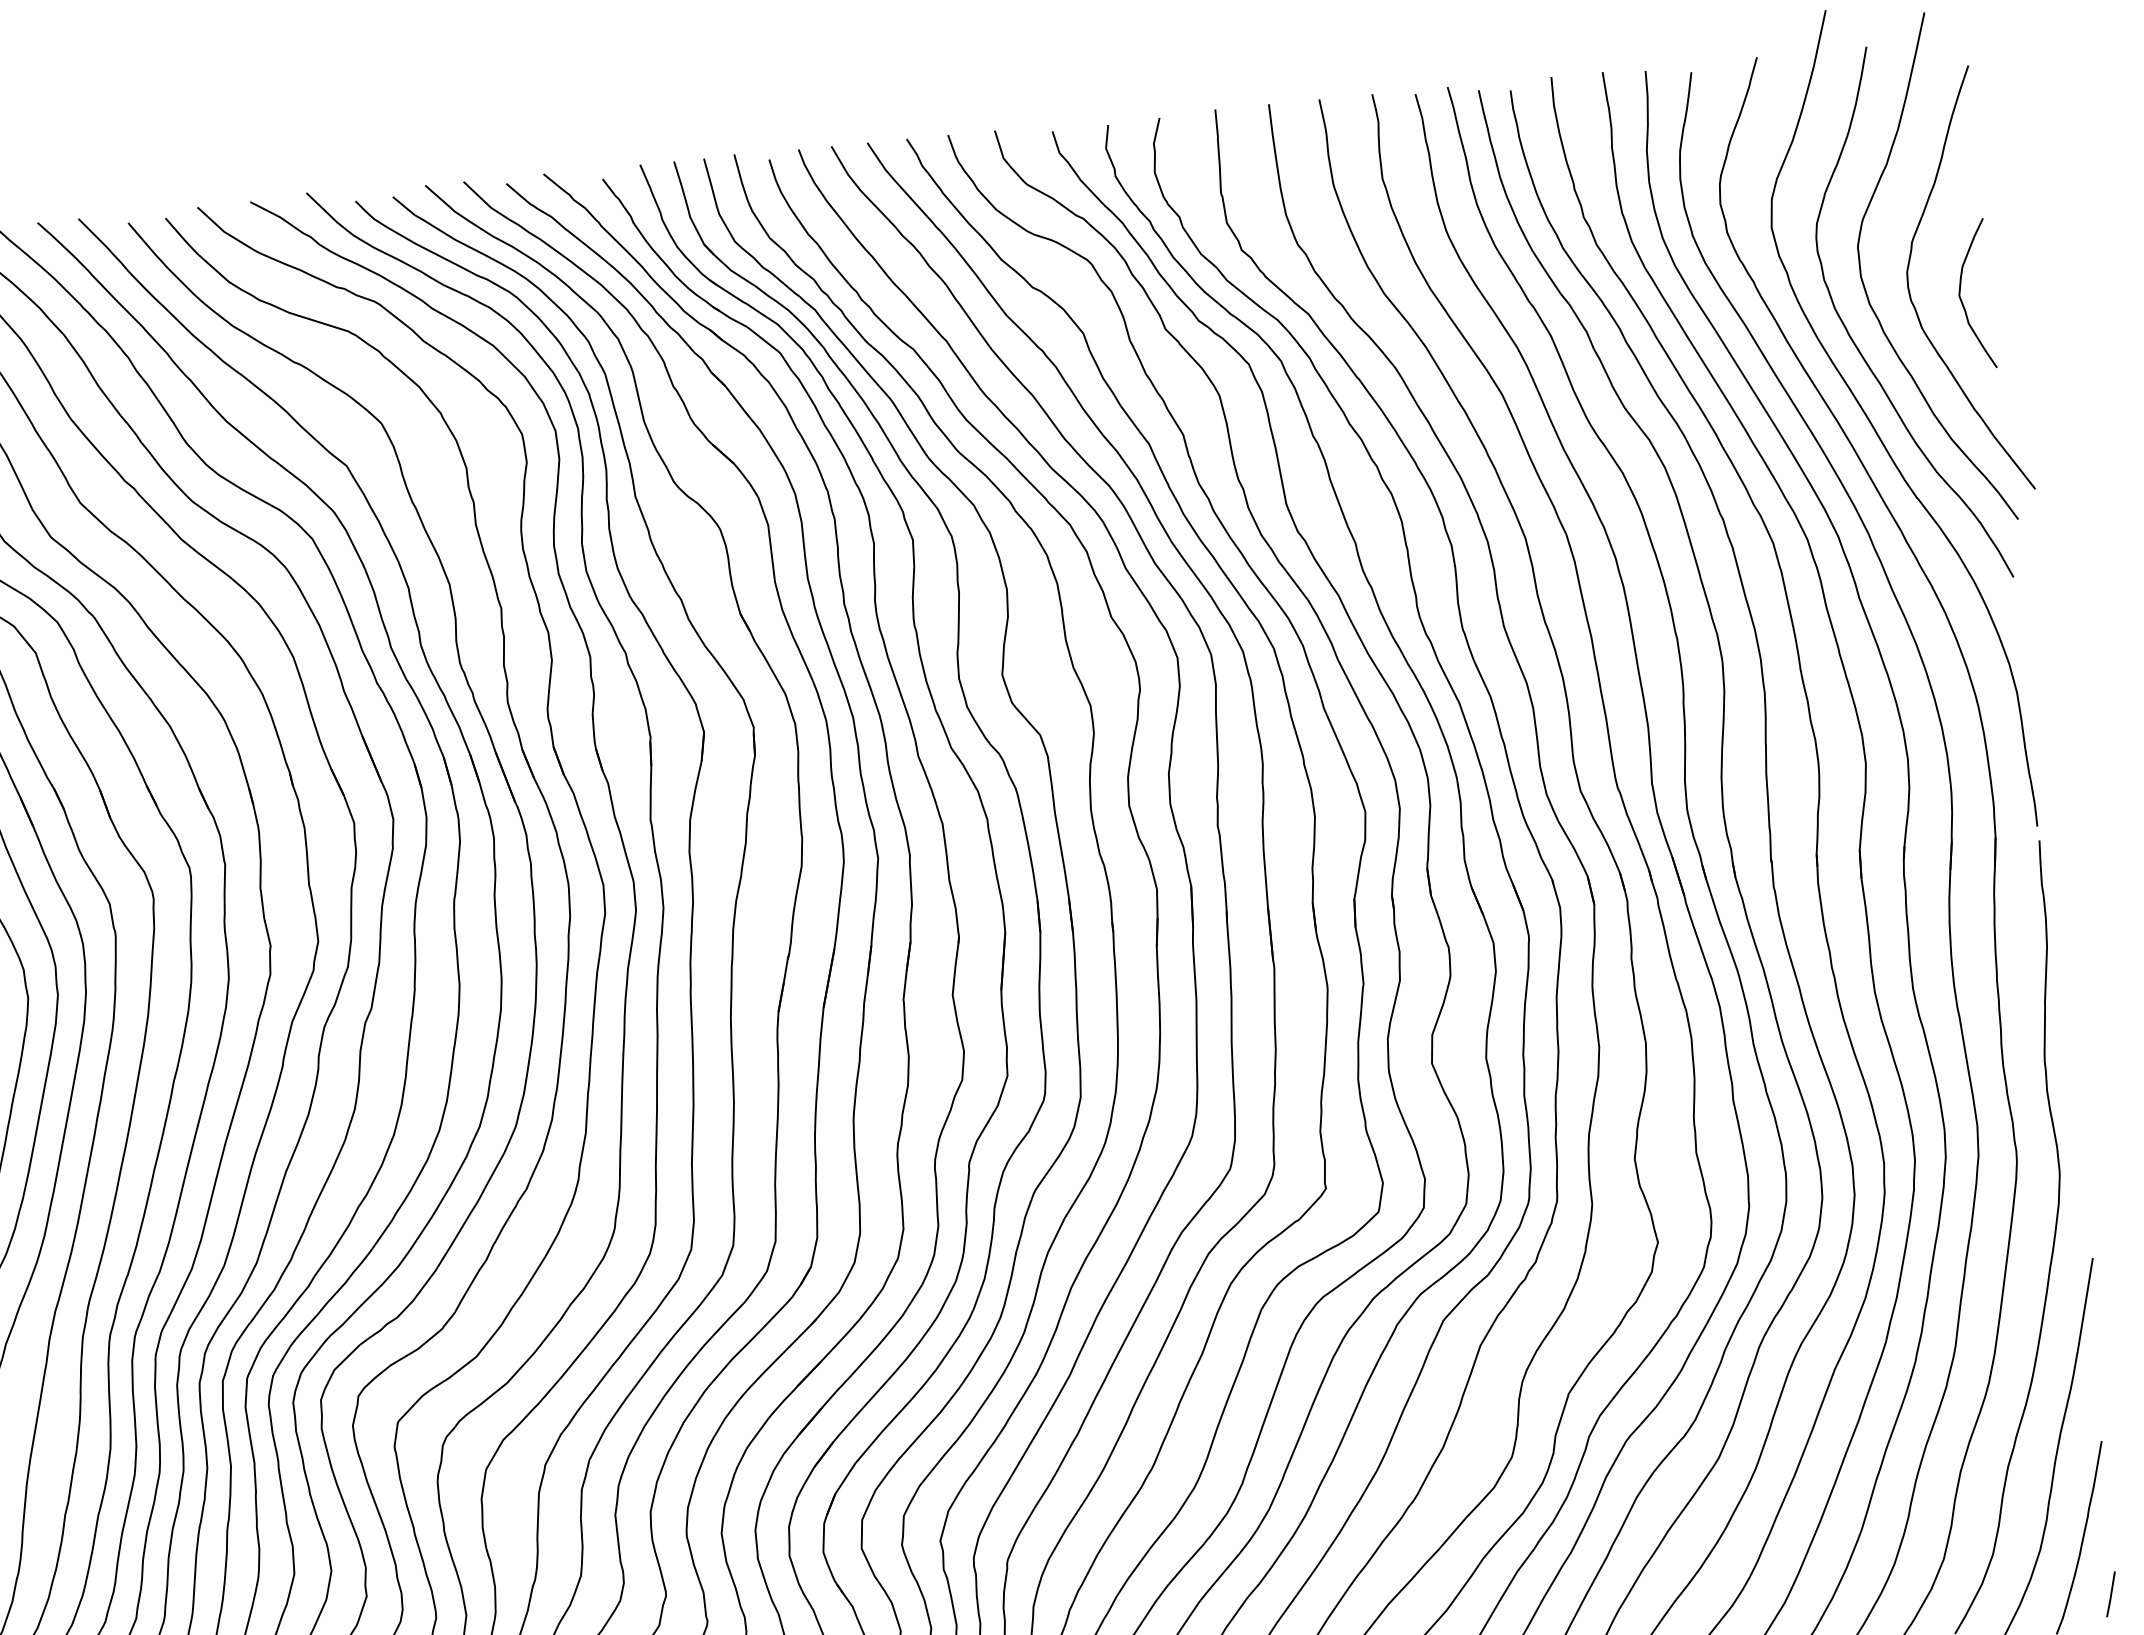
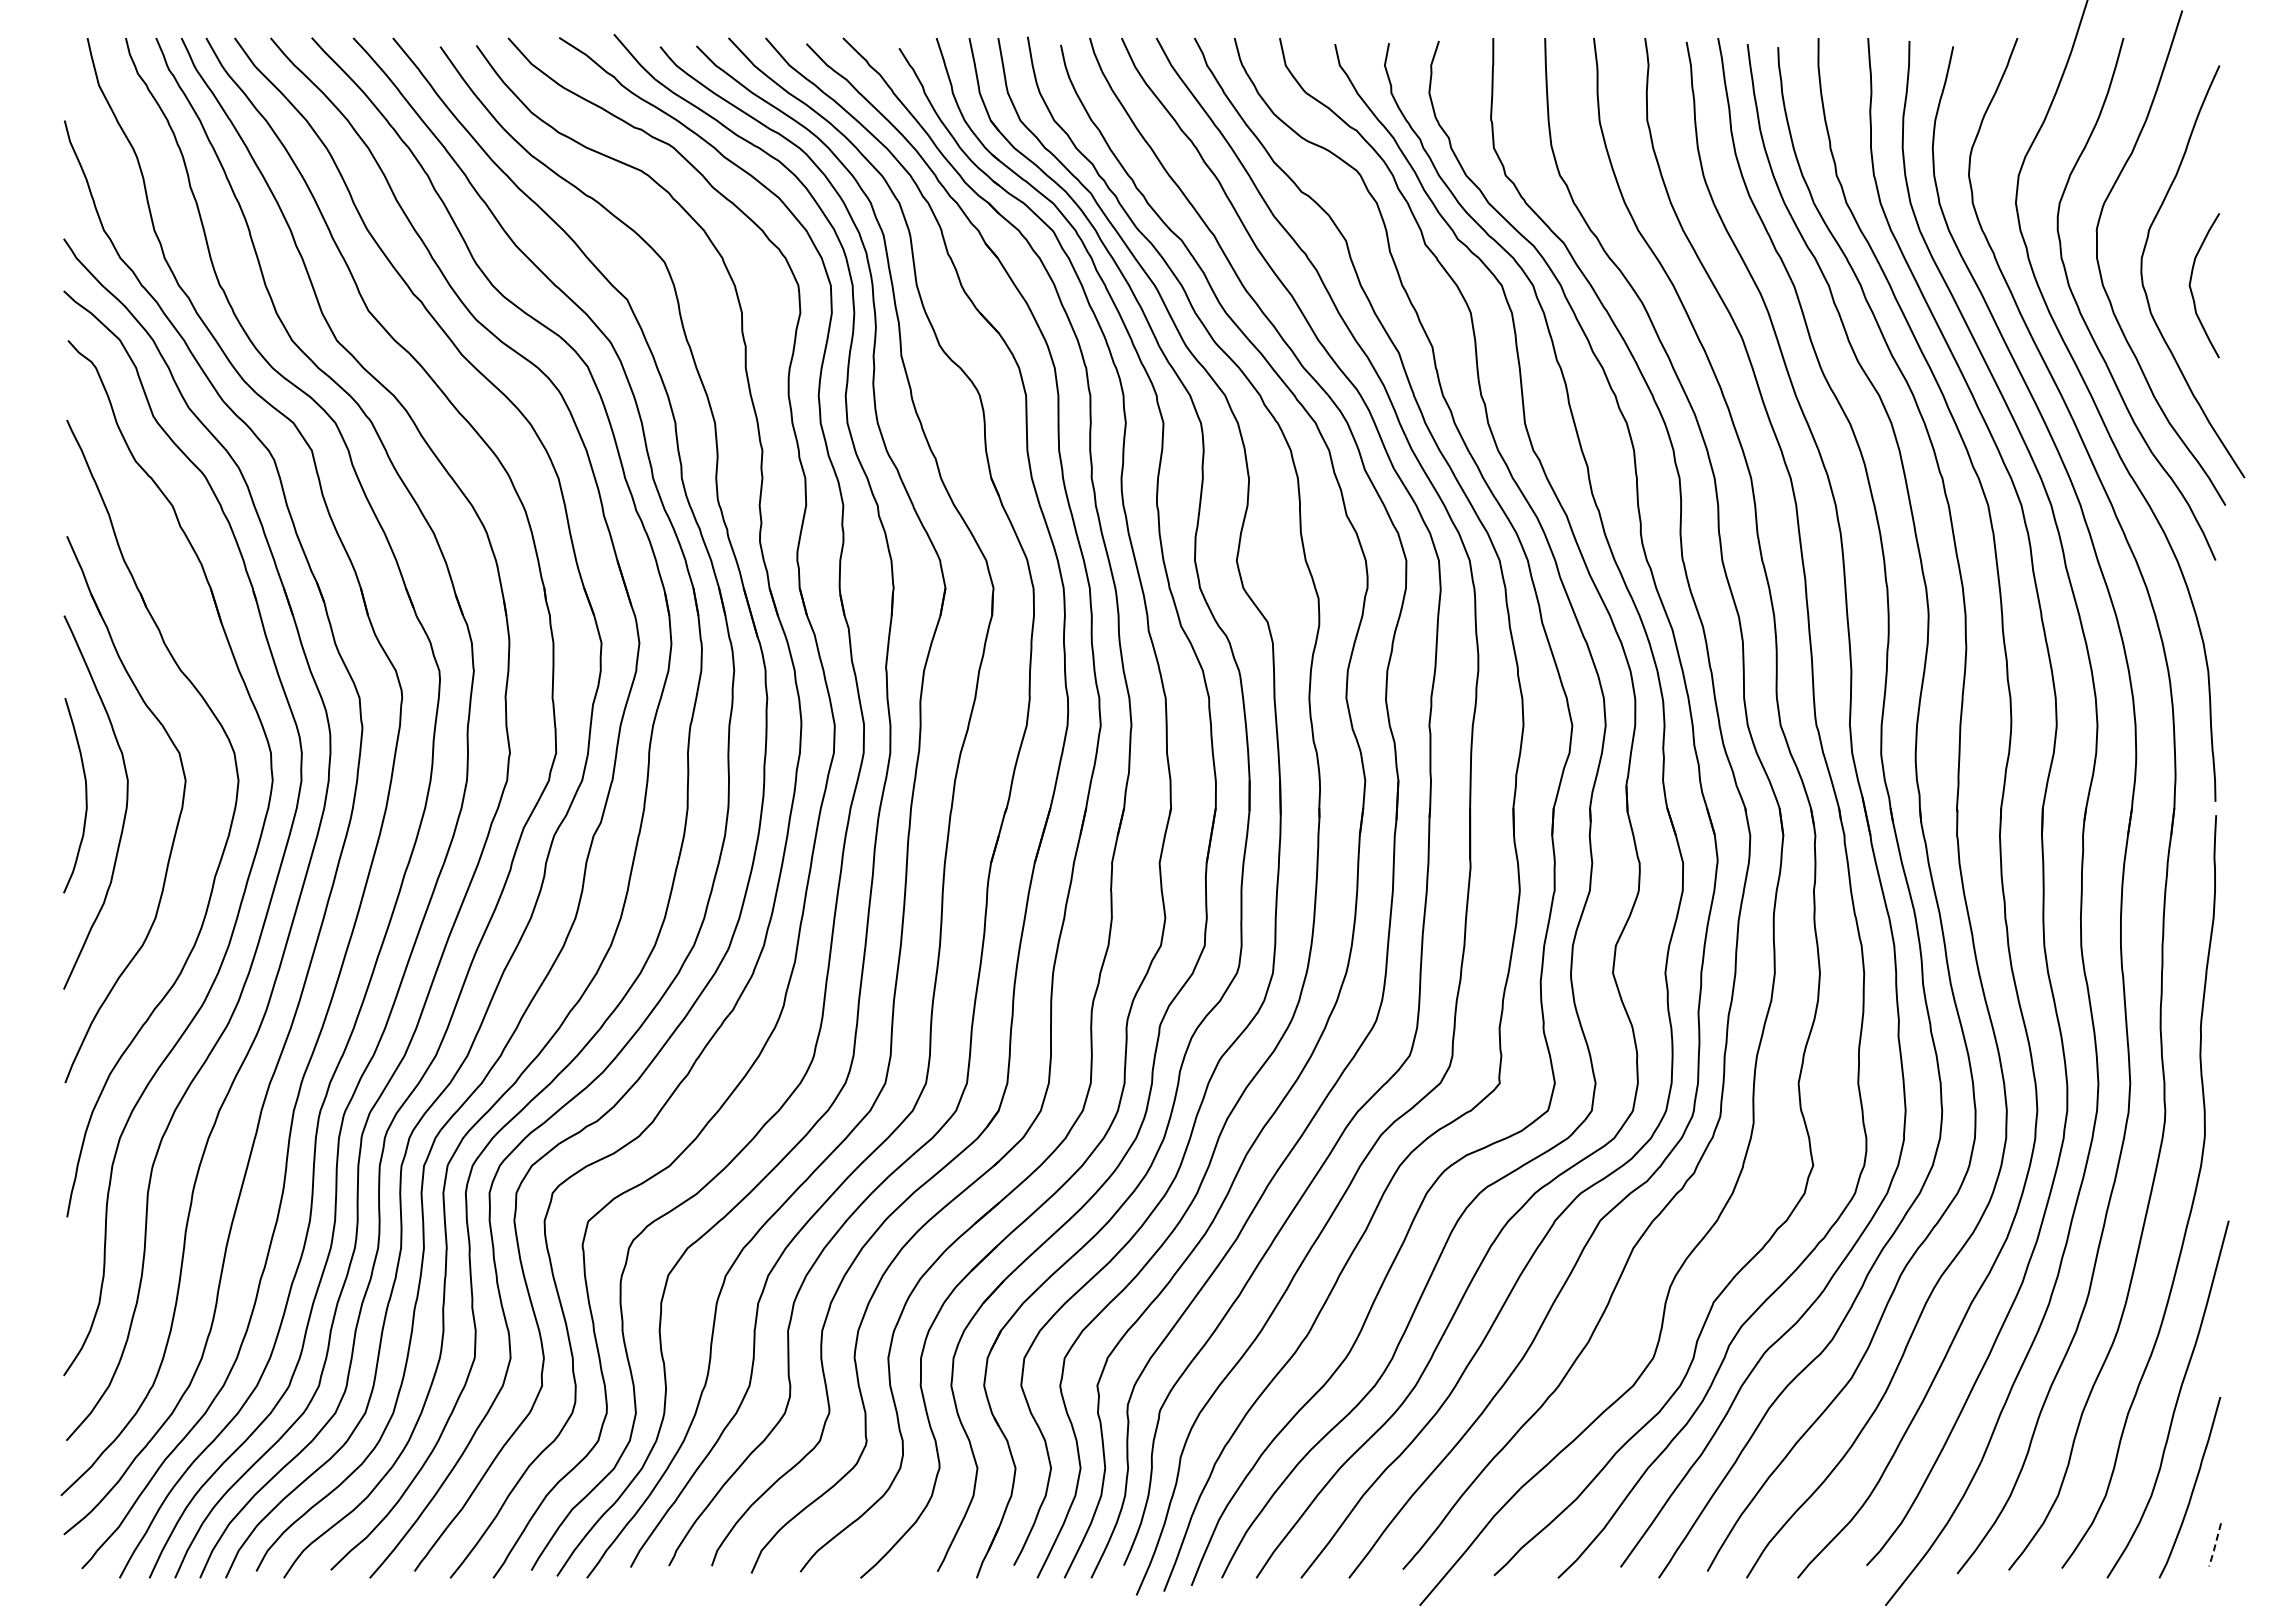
line: (2111, 1595) -> (2215, 1546), solid -> dashed

